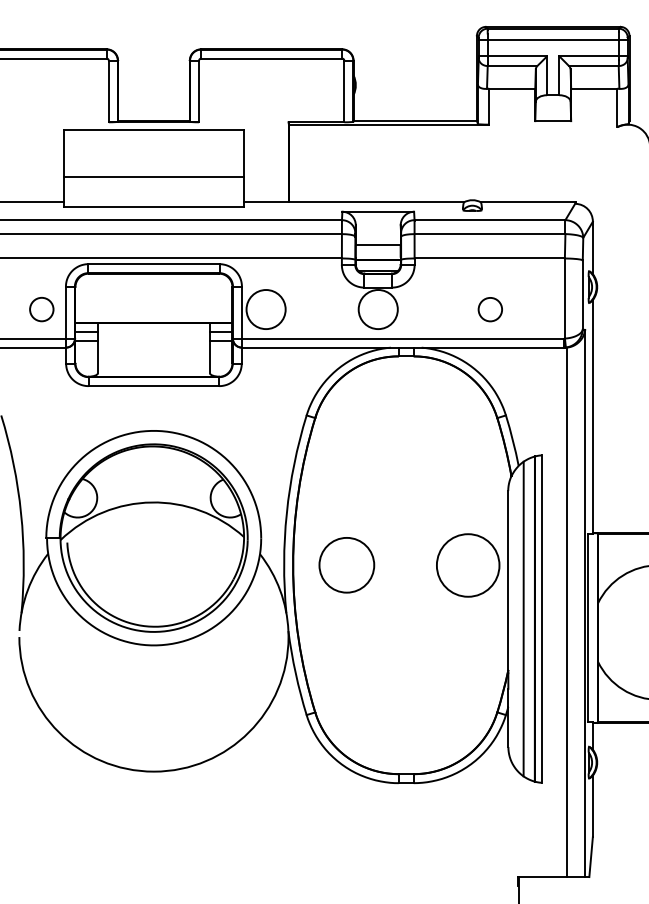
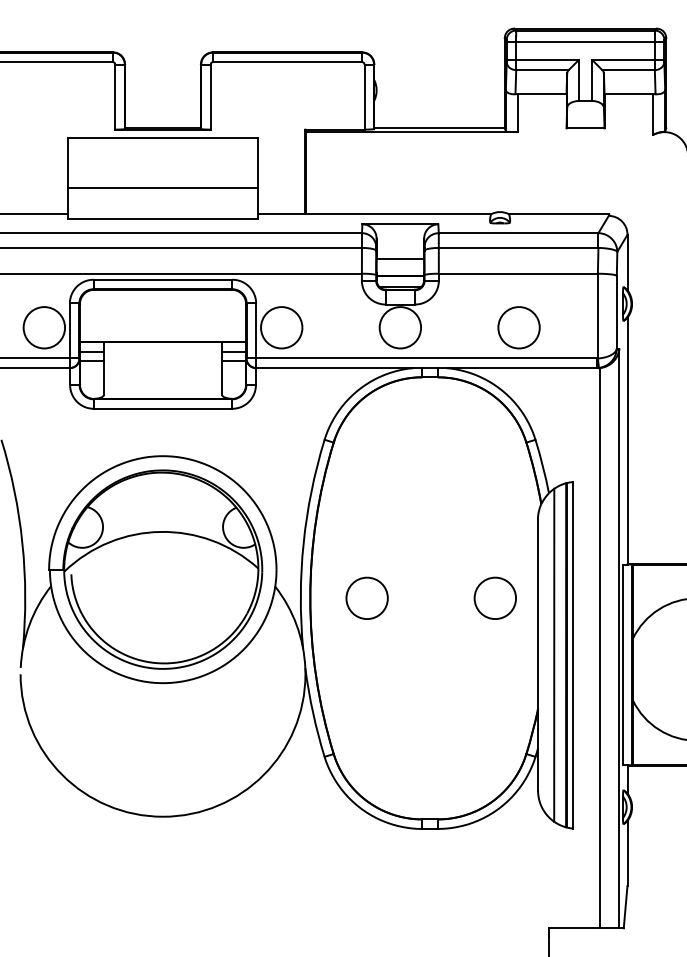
circle: (41, 309) -> (44, 327), size x1.67
circle: (489, 309) -> (518, 327), size x1.67
circle: (467, 564) -> (494, 597), size x0.62
circle: (346, 565) -> (366, 598), size x0.71

